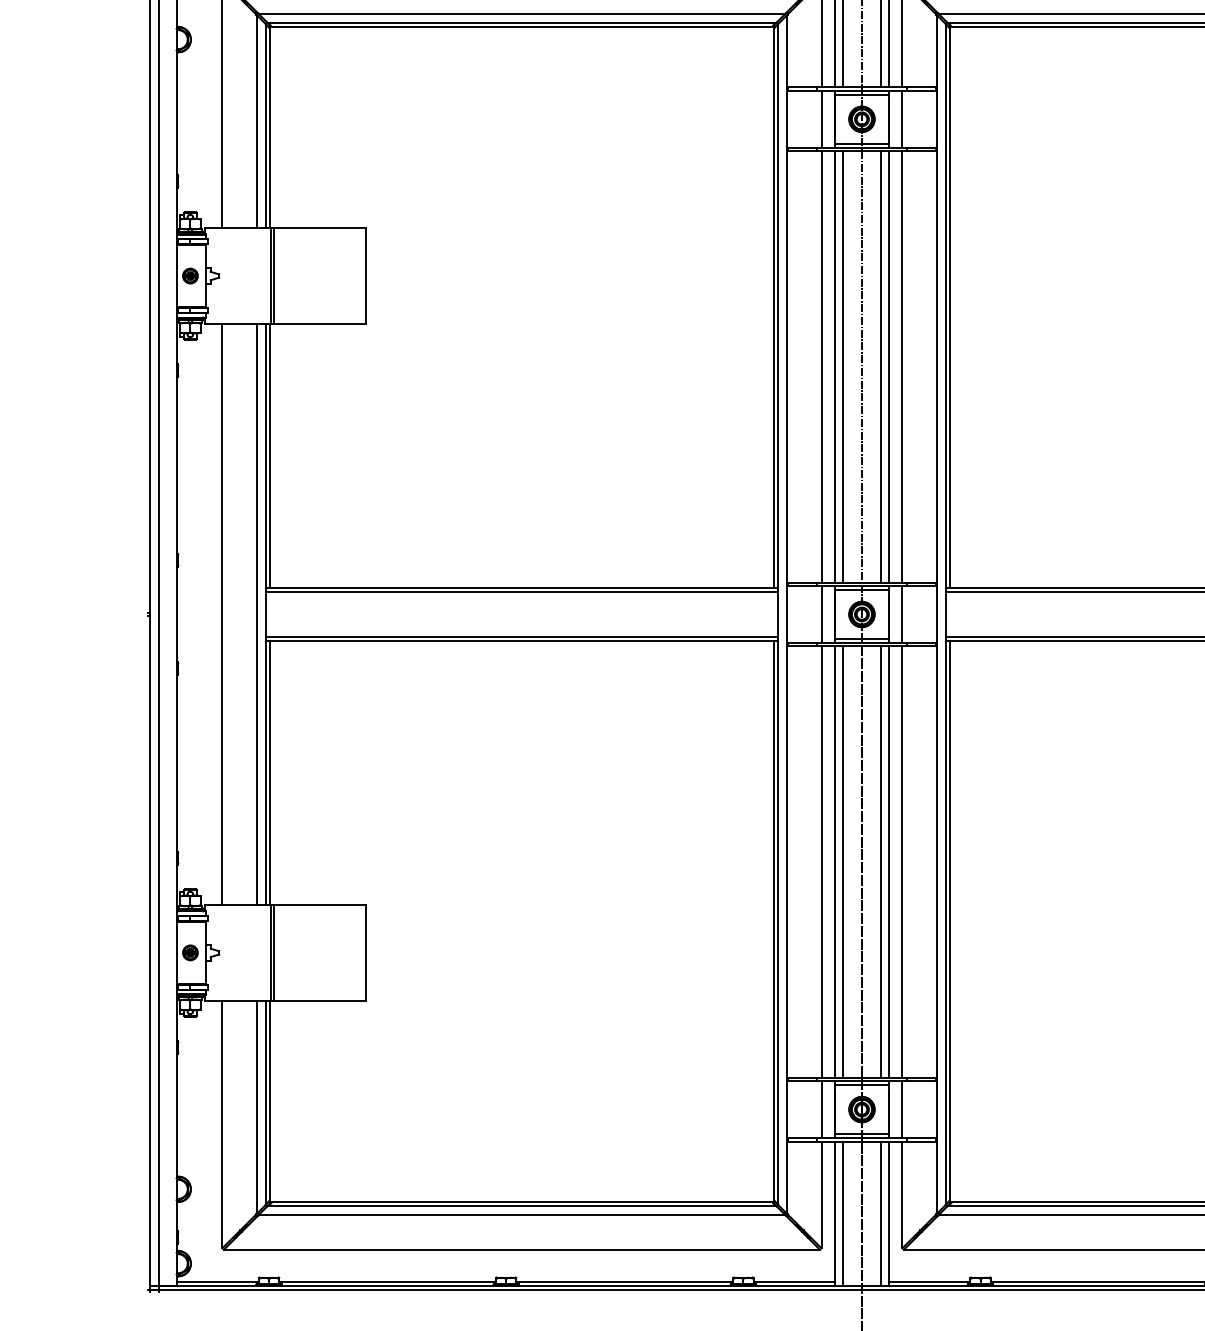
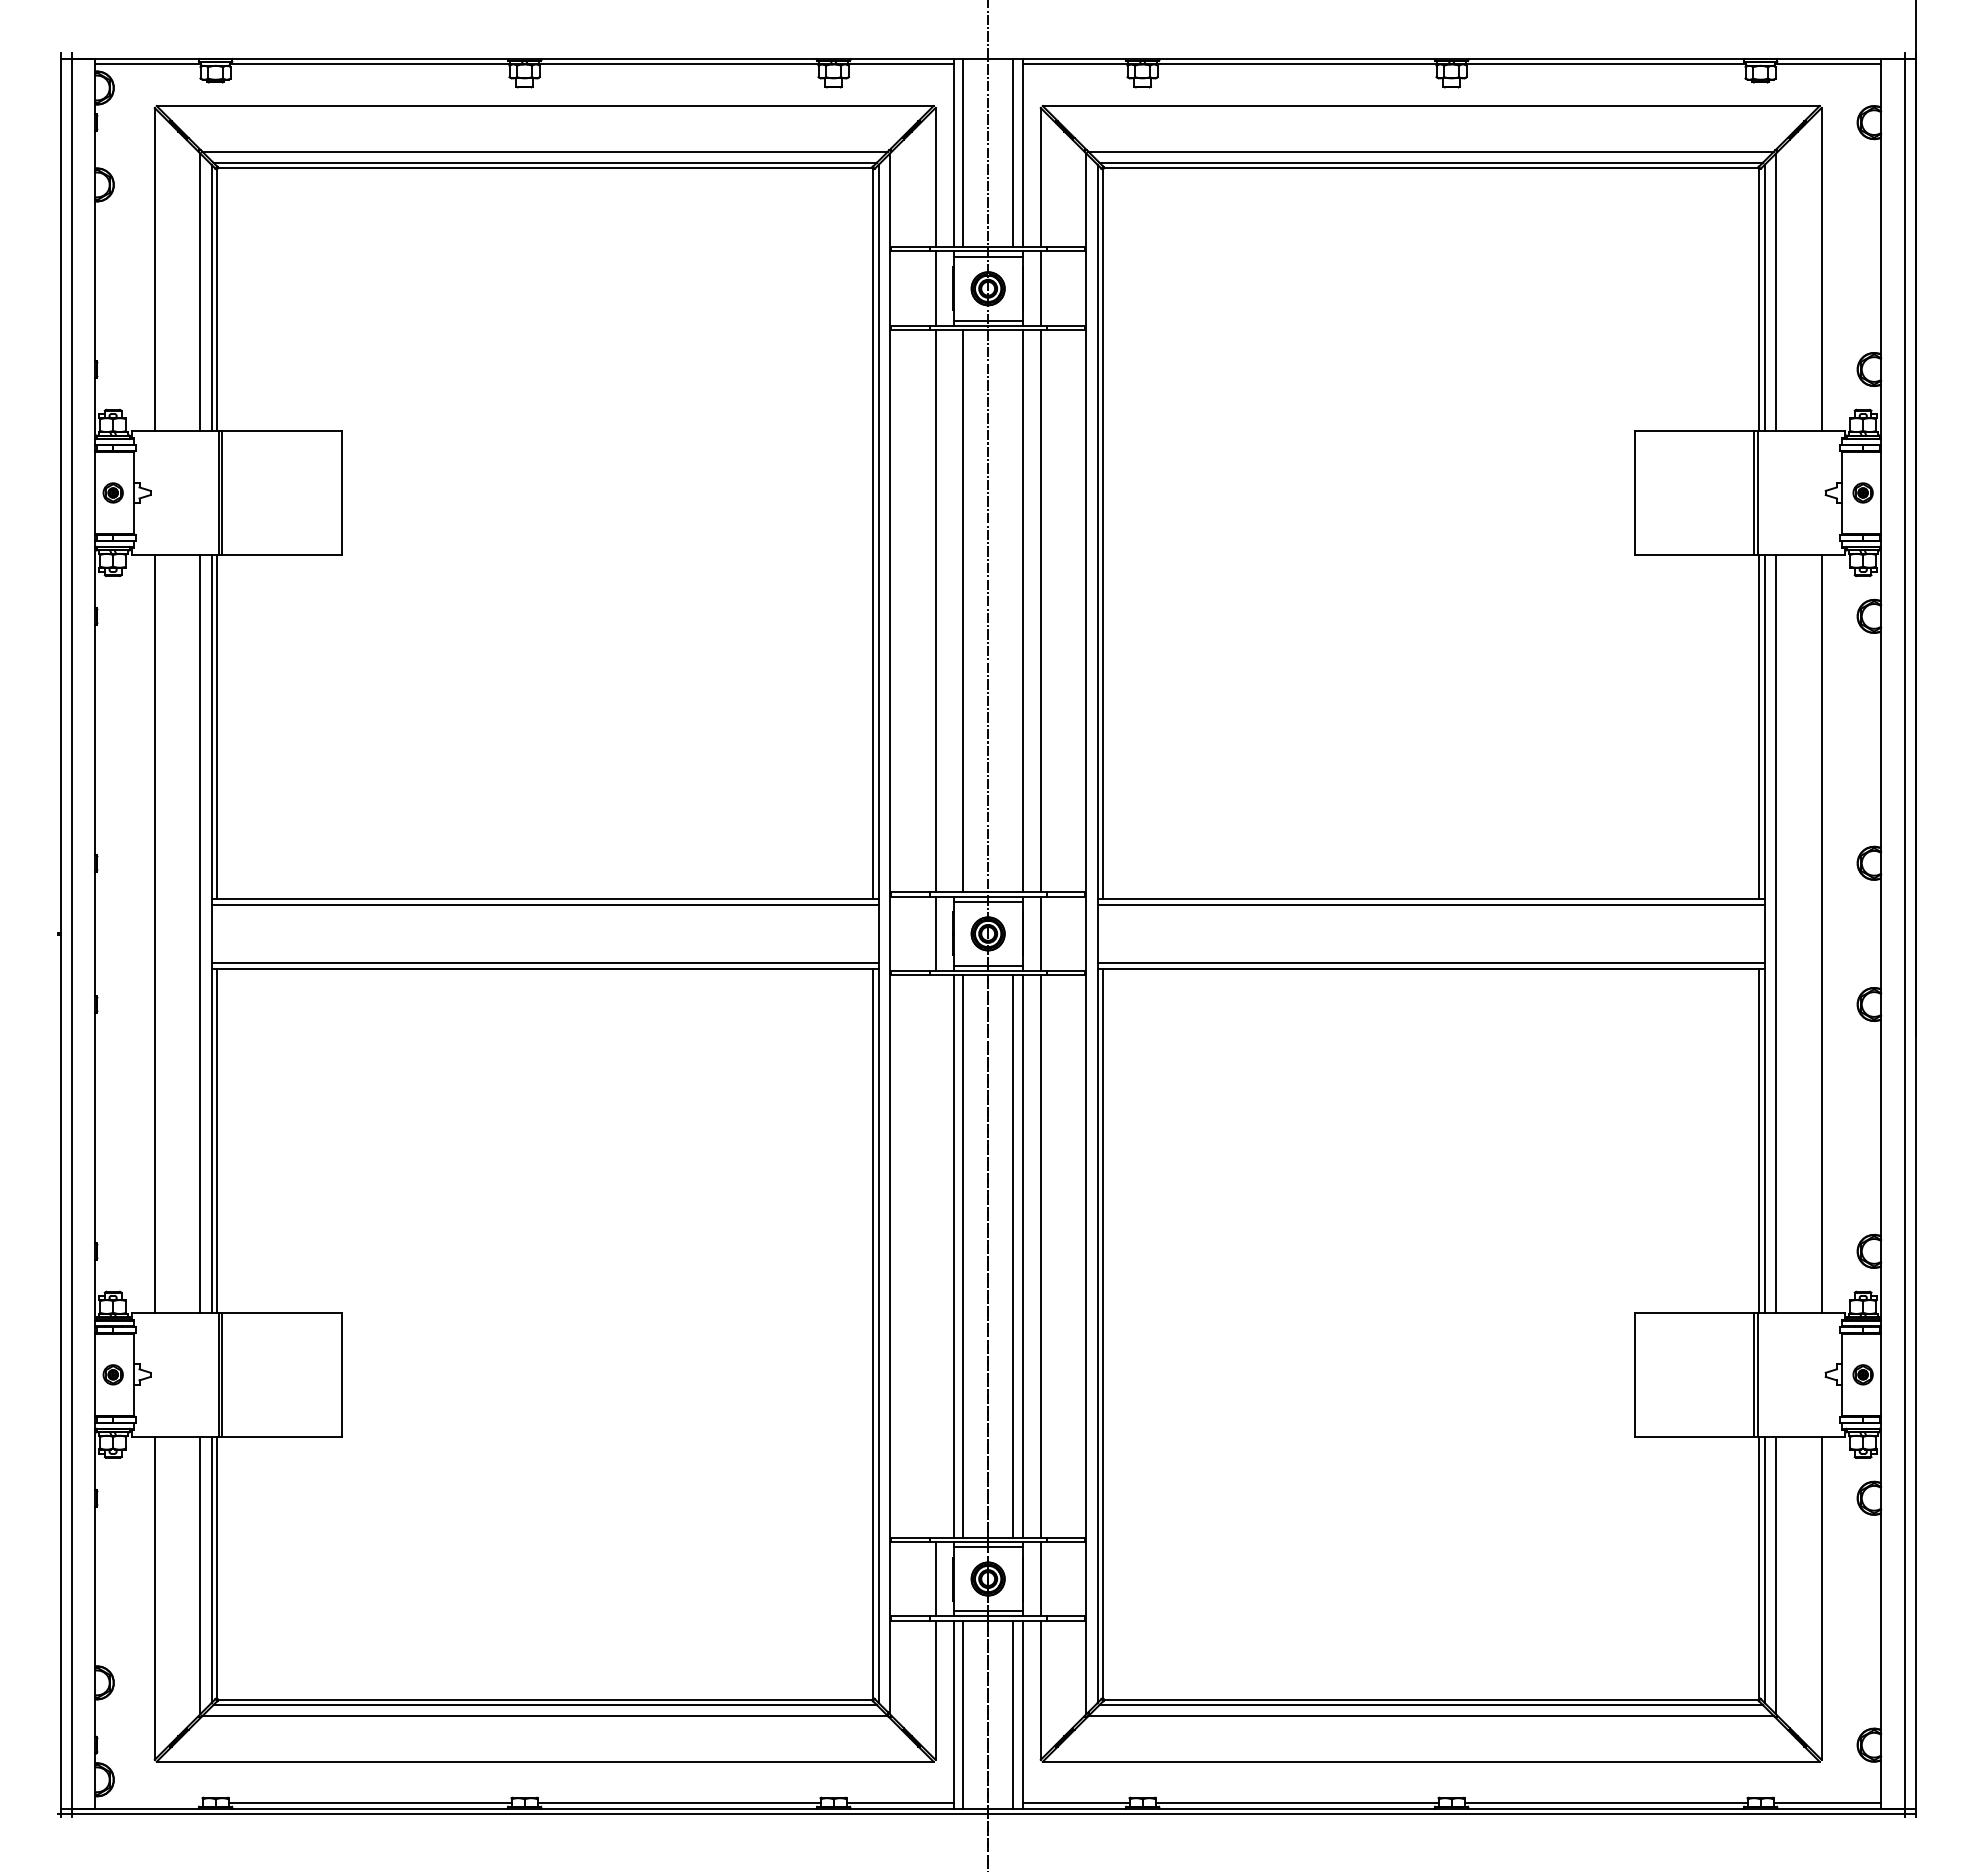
line: (835, 367) -> (953, 611), removed
line: (881, 367) -> (1013, 611), removed
line: (821, 862) -> (935, 1256), removed
line: (217, 1281) -> (148, 1803), removed

